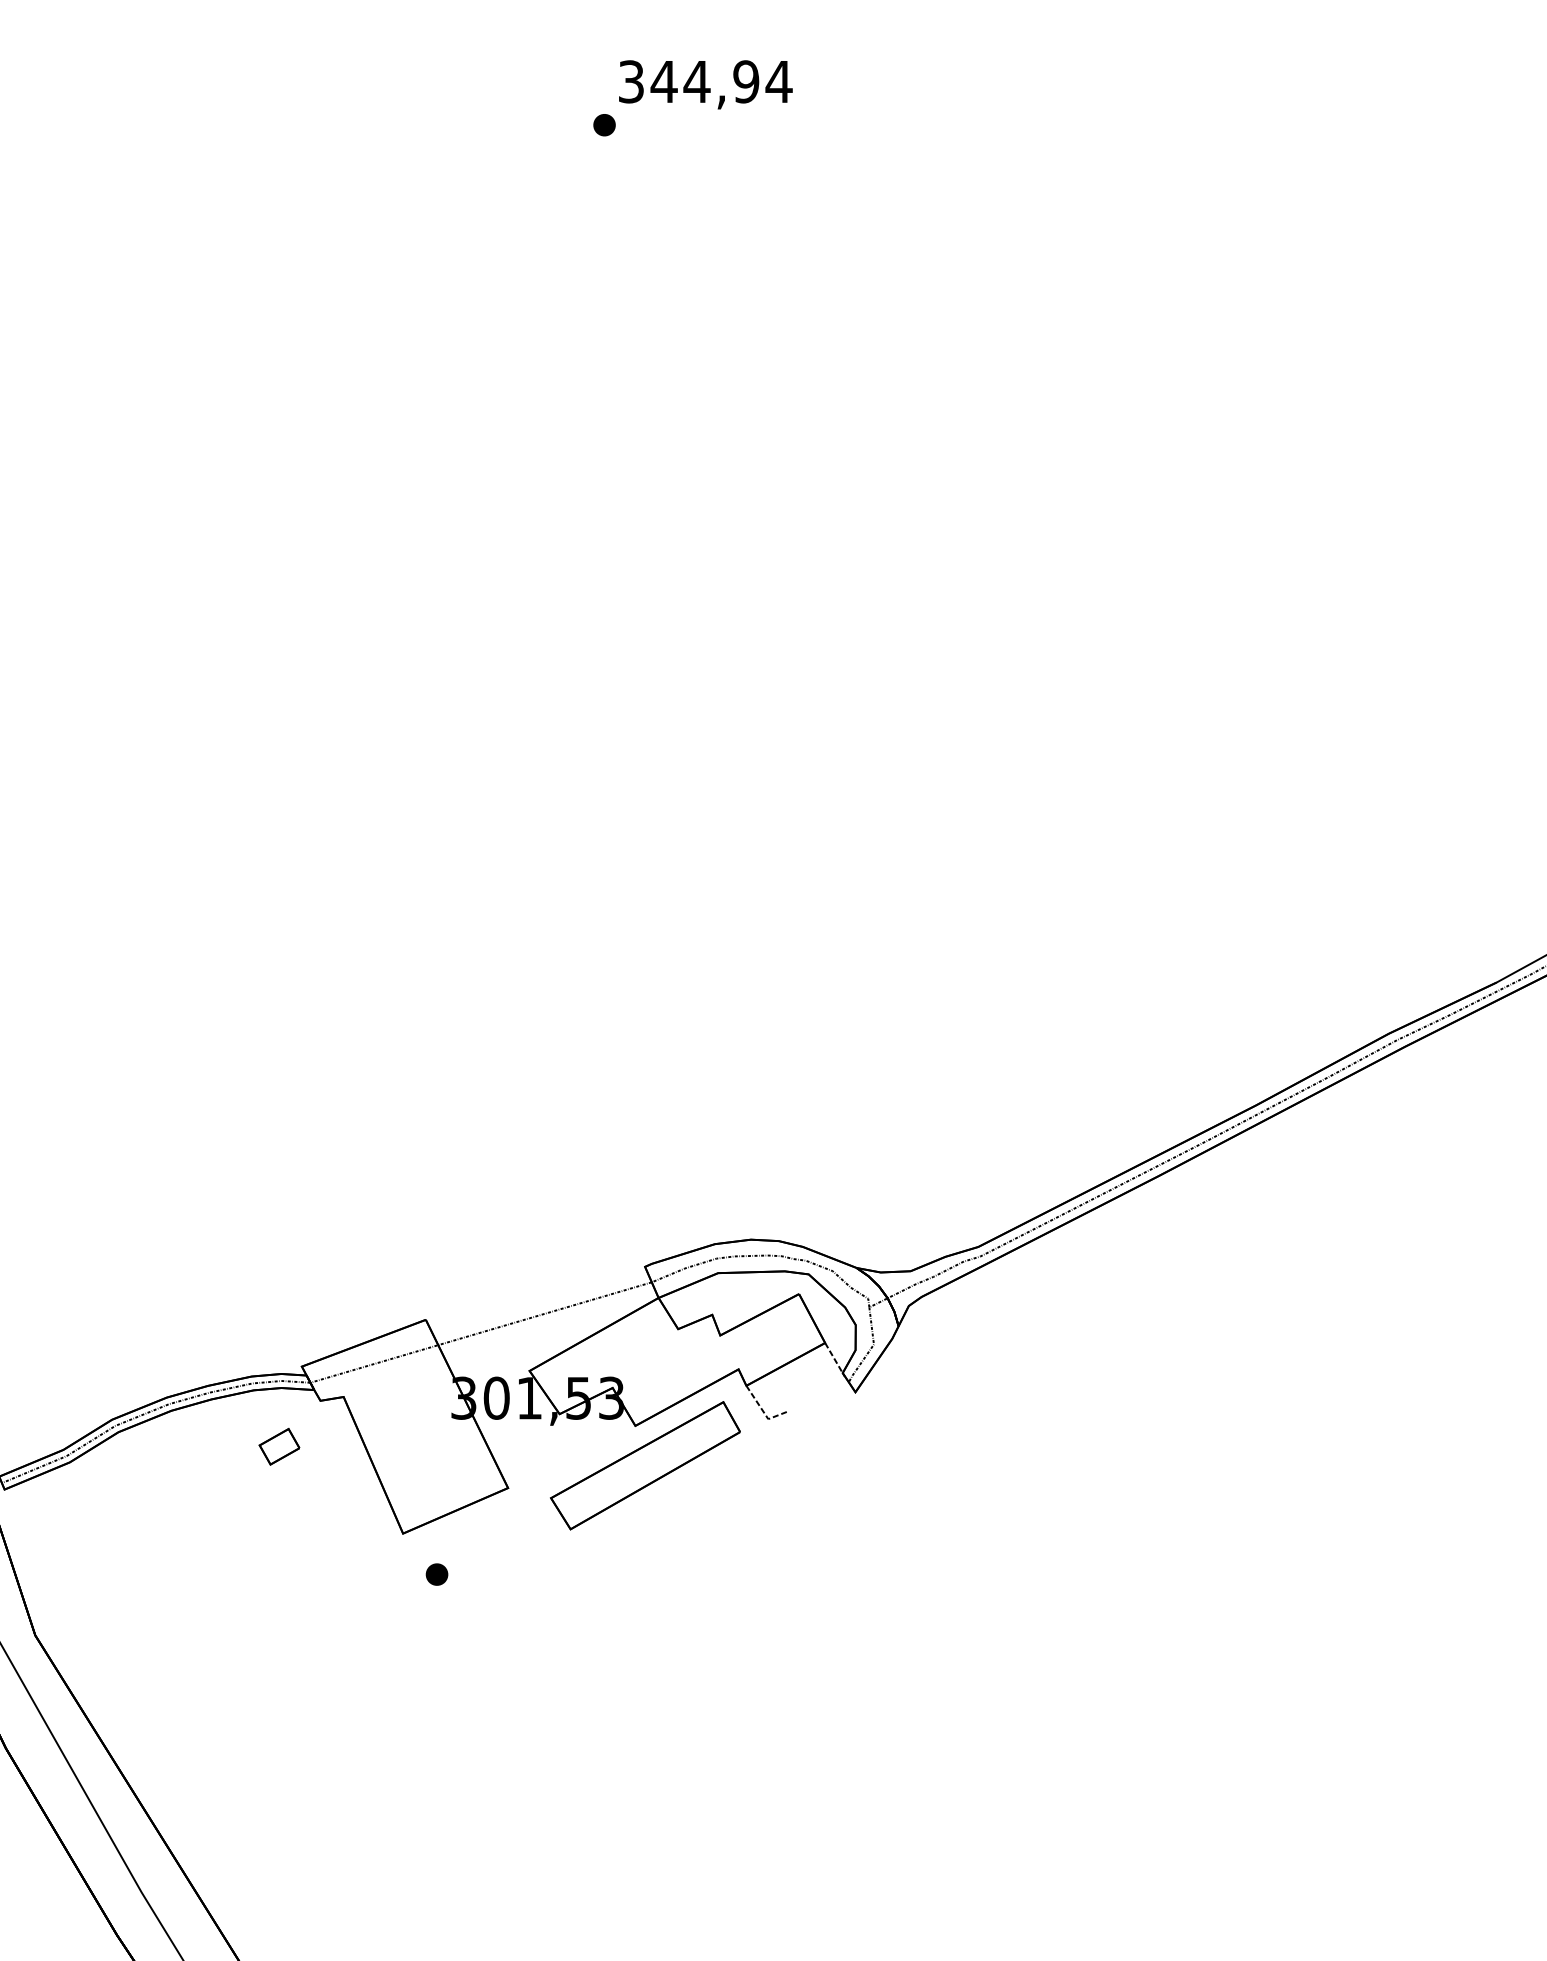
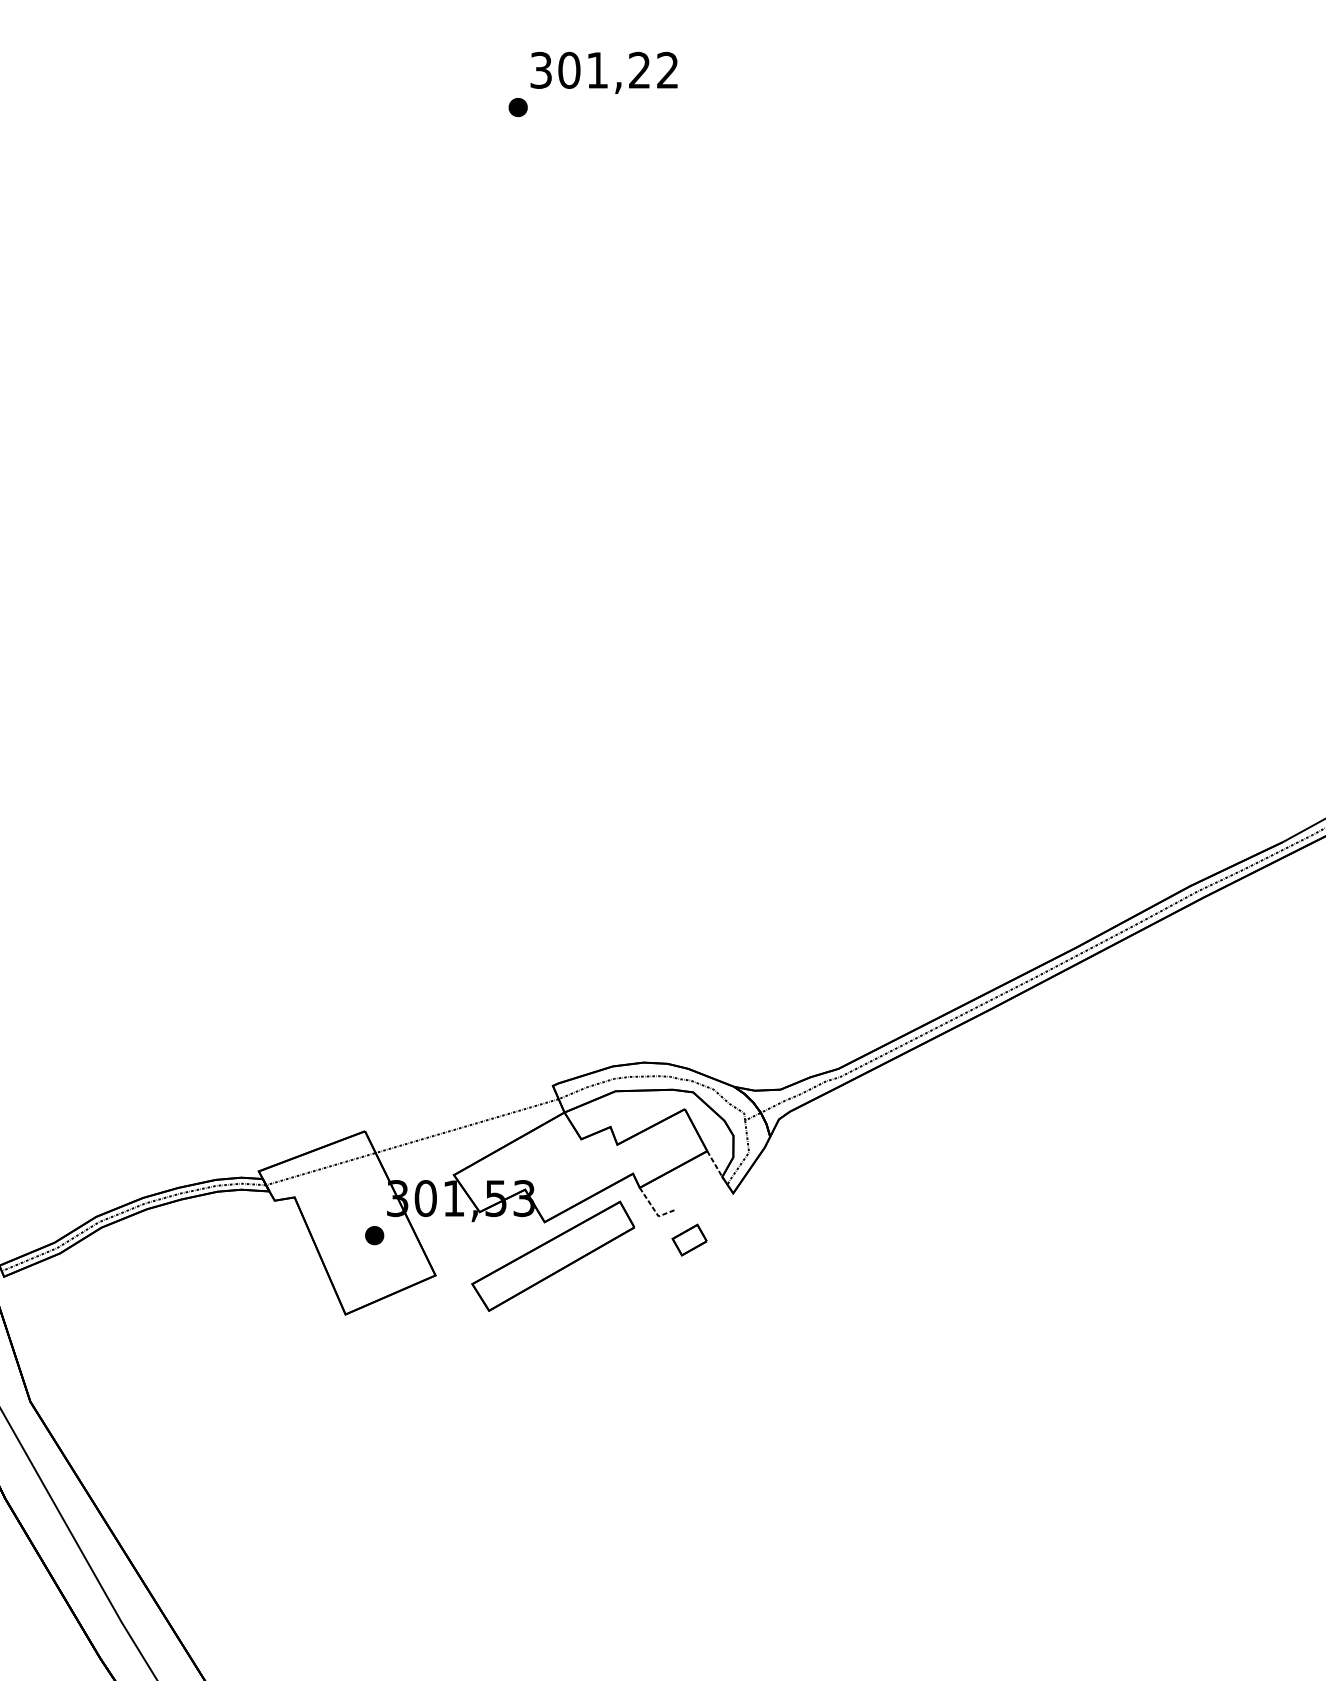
text: (721, 80) -> (618, 69), 344,94 -> 301,22
part: (279, 1446) -> (689, 1239), moved
part: (436, 1574) -> (374, 1235), moved

